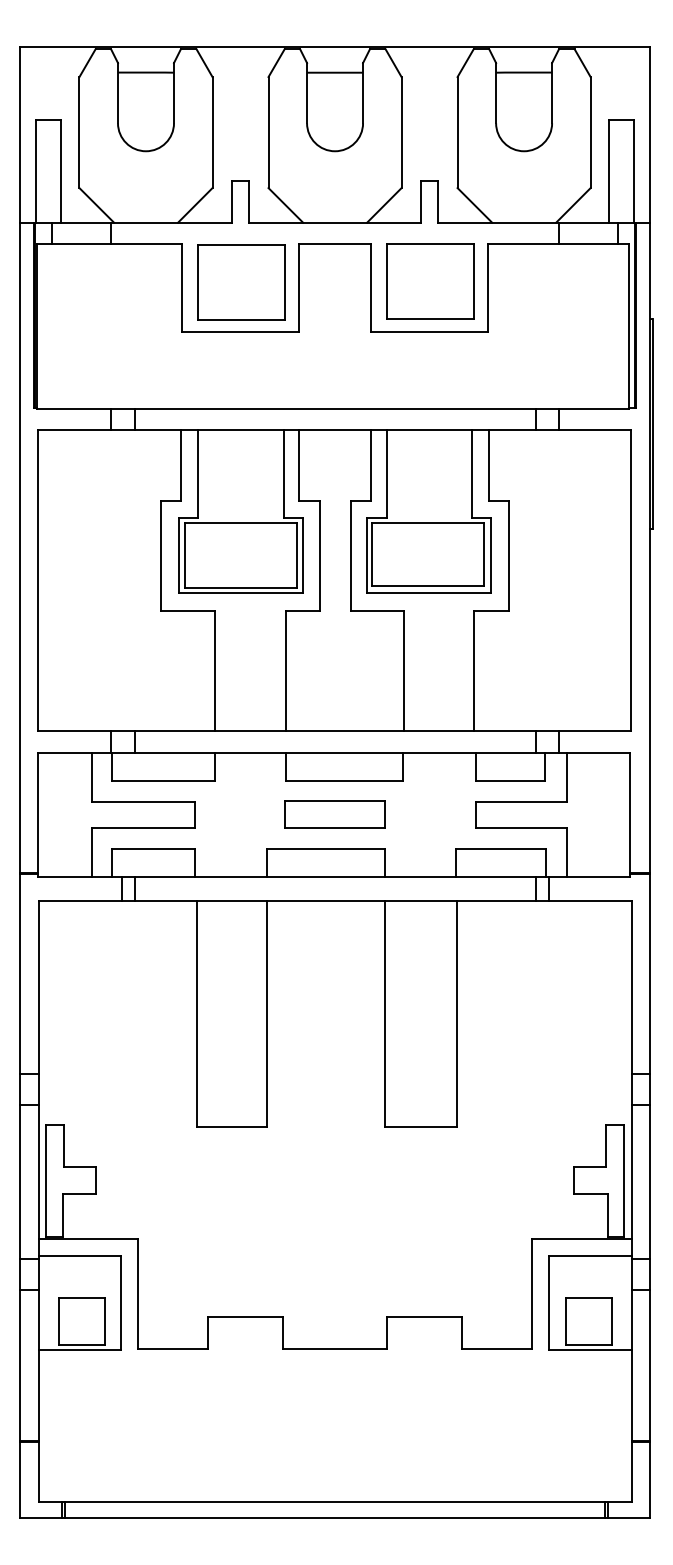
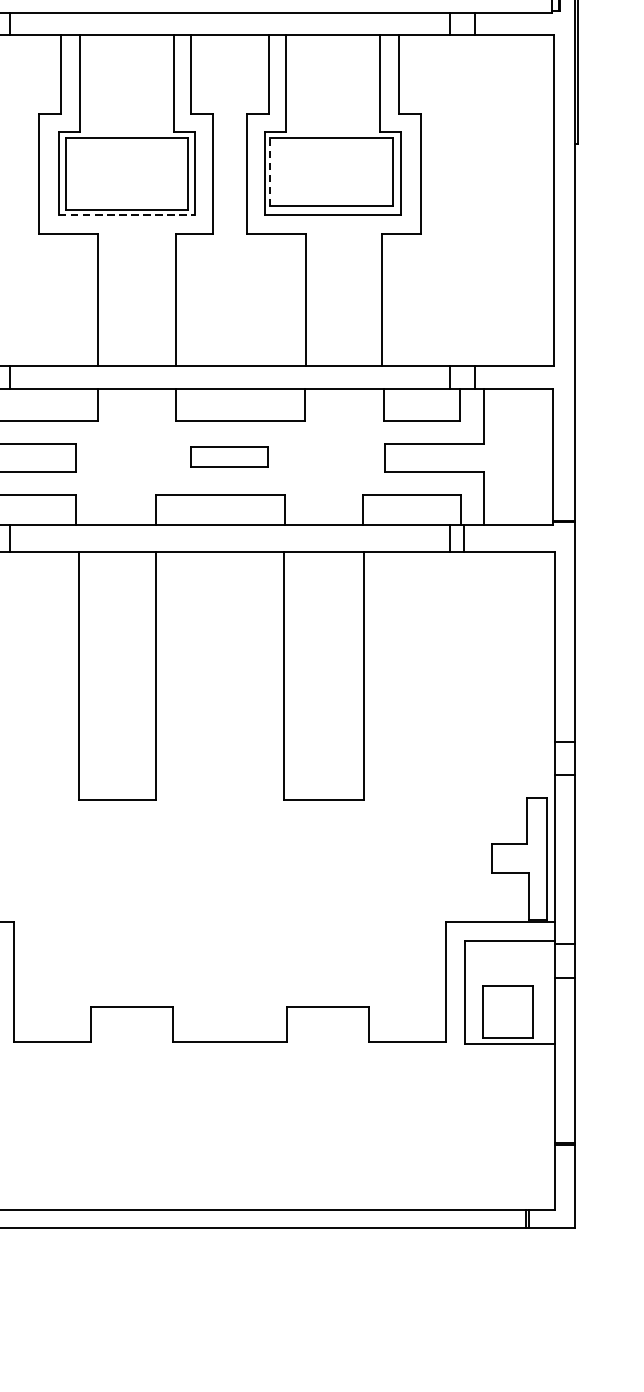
line: (372, 554) -> (270, 172), solid -> dashed
line: (241, 593) -> (127, 215), solid -> dashed
part: (334, 814) -> (229, 457), size x0.7

